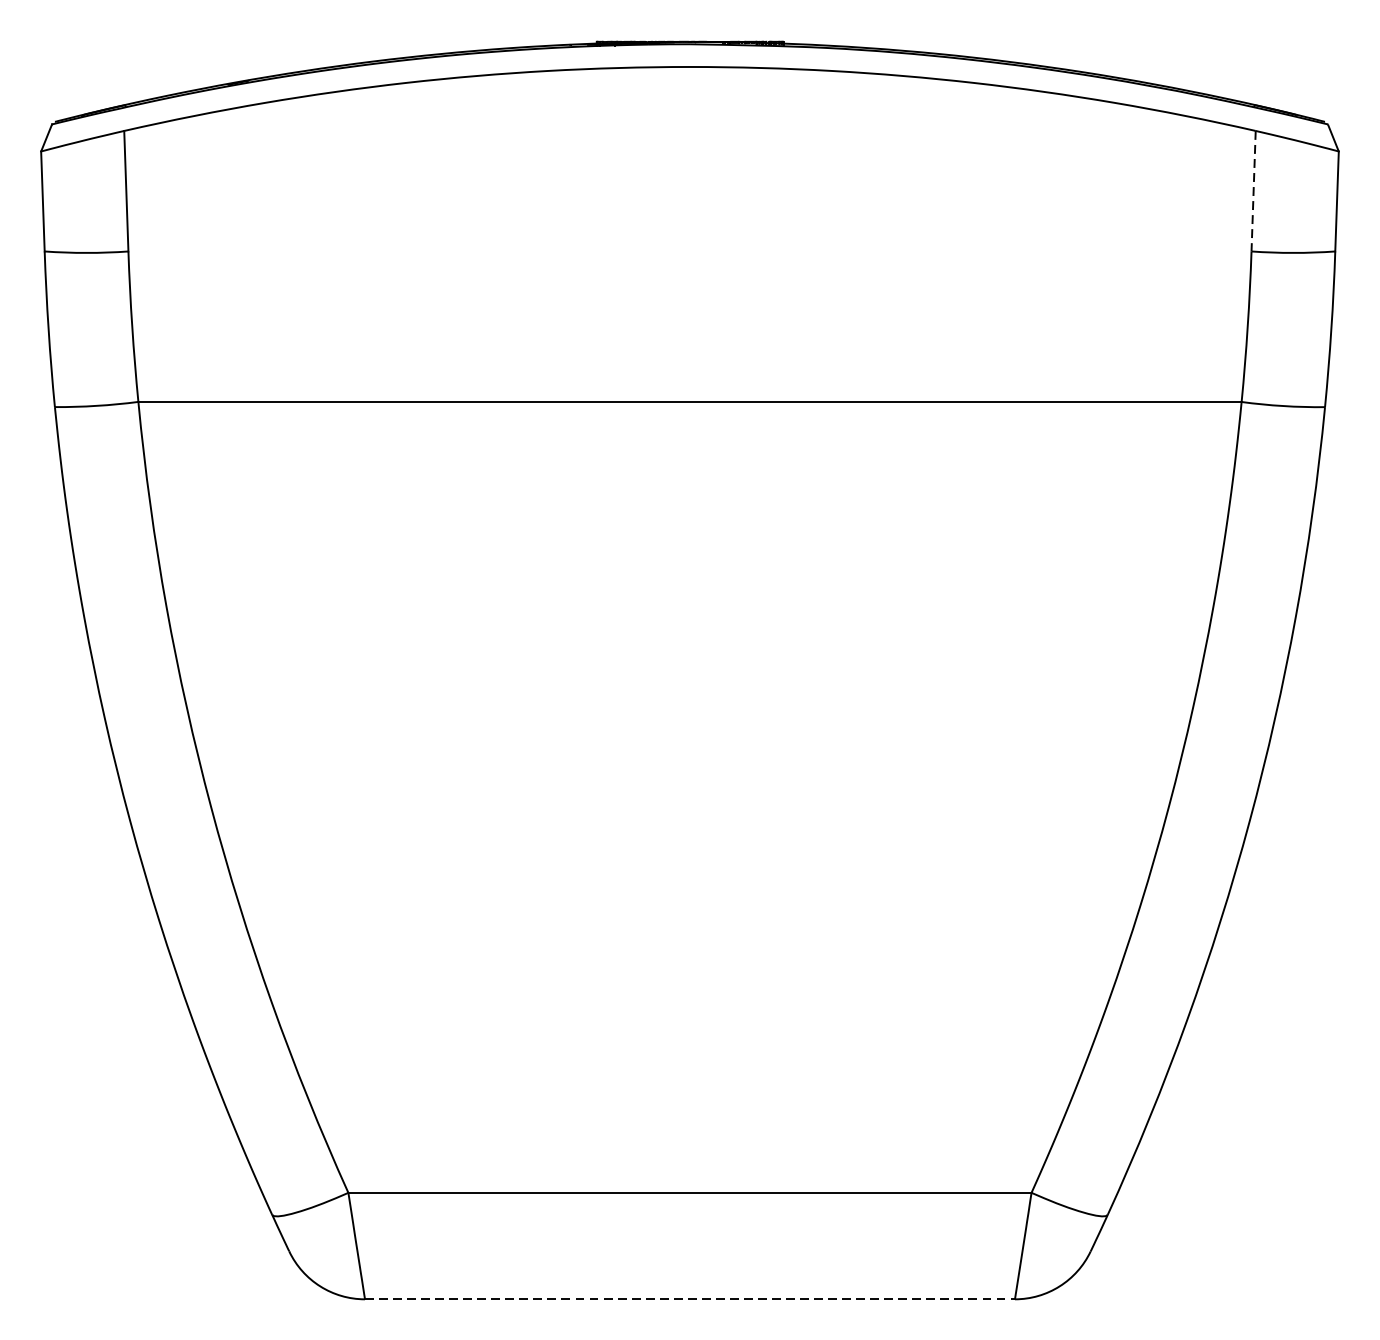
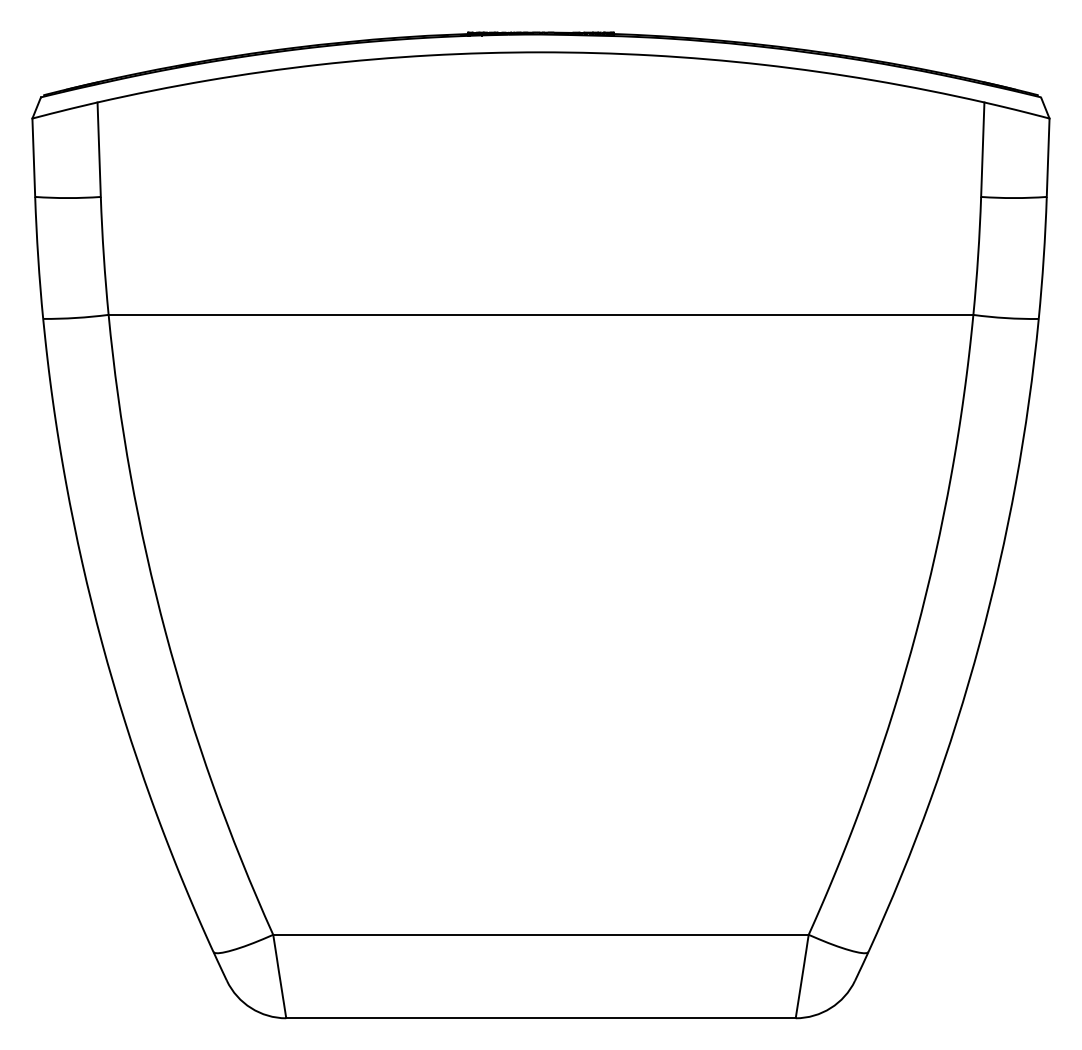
line: (1253, 192) -> (982, 150), dashed -> solid
line: (689, 1299) -> (540, 1018), dashed -> solid

